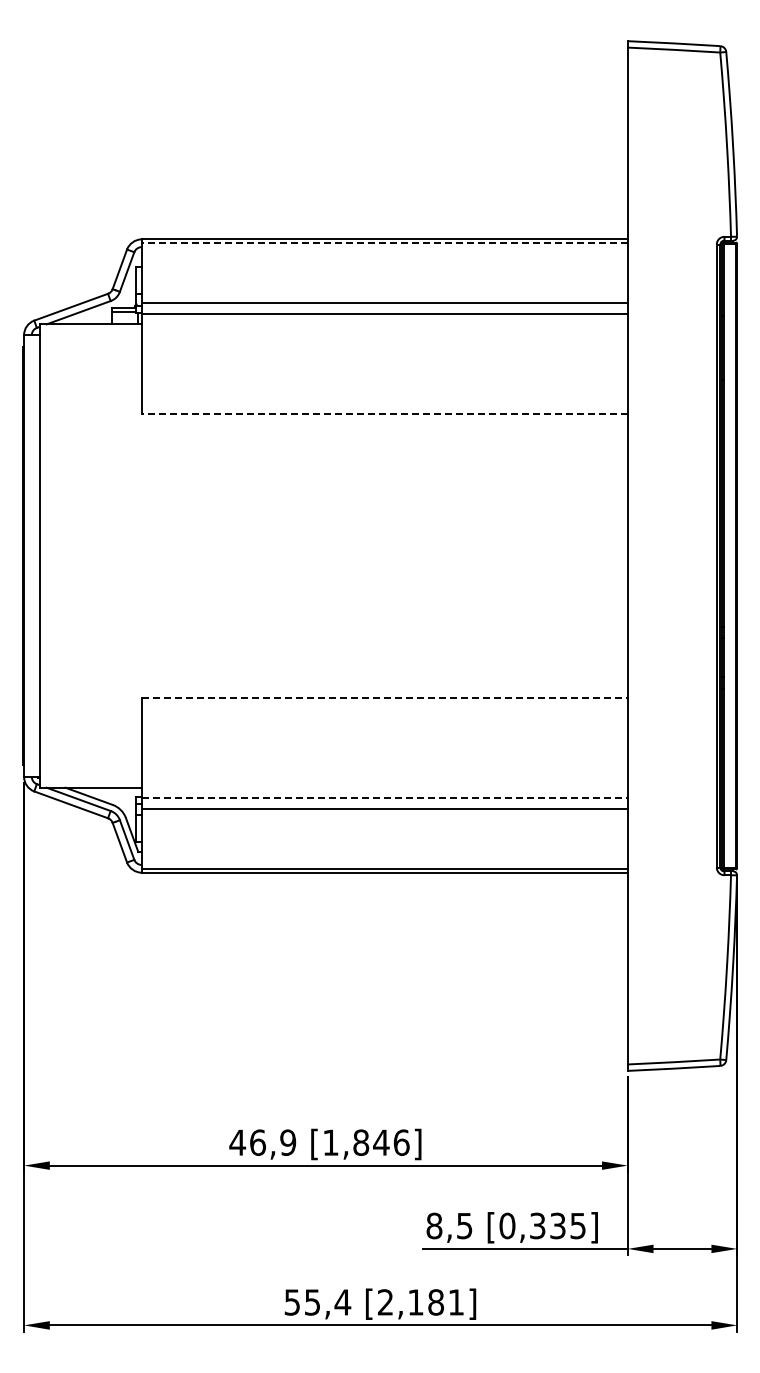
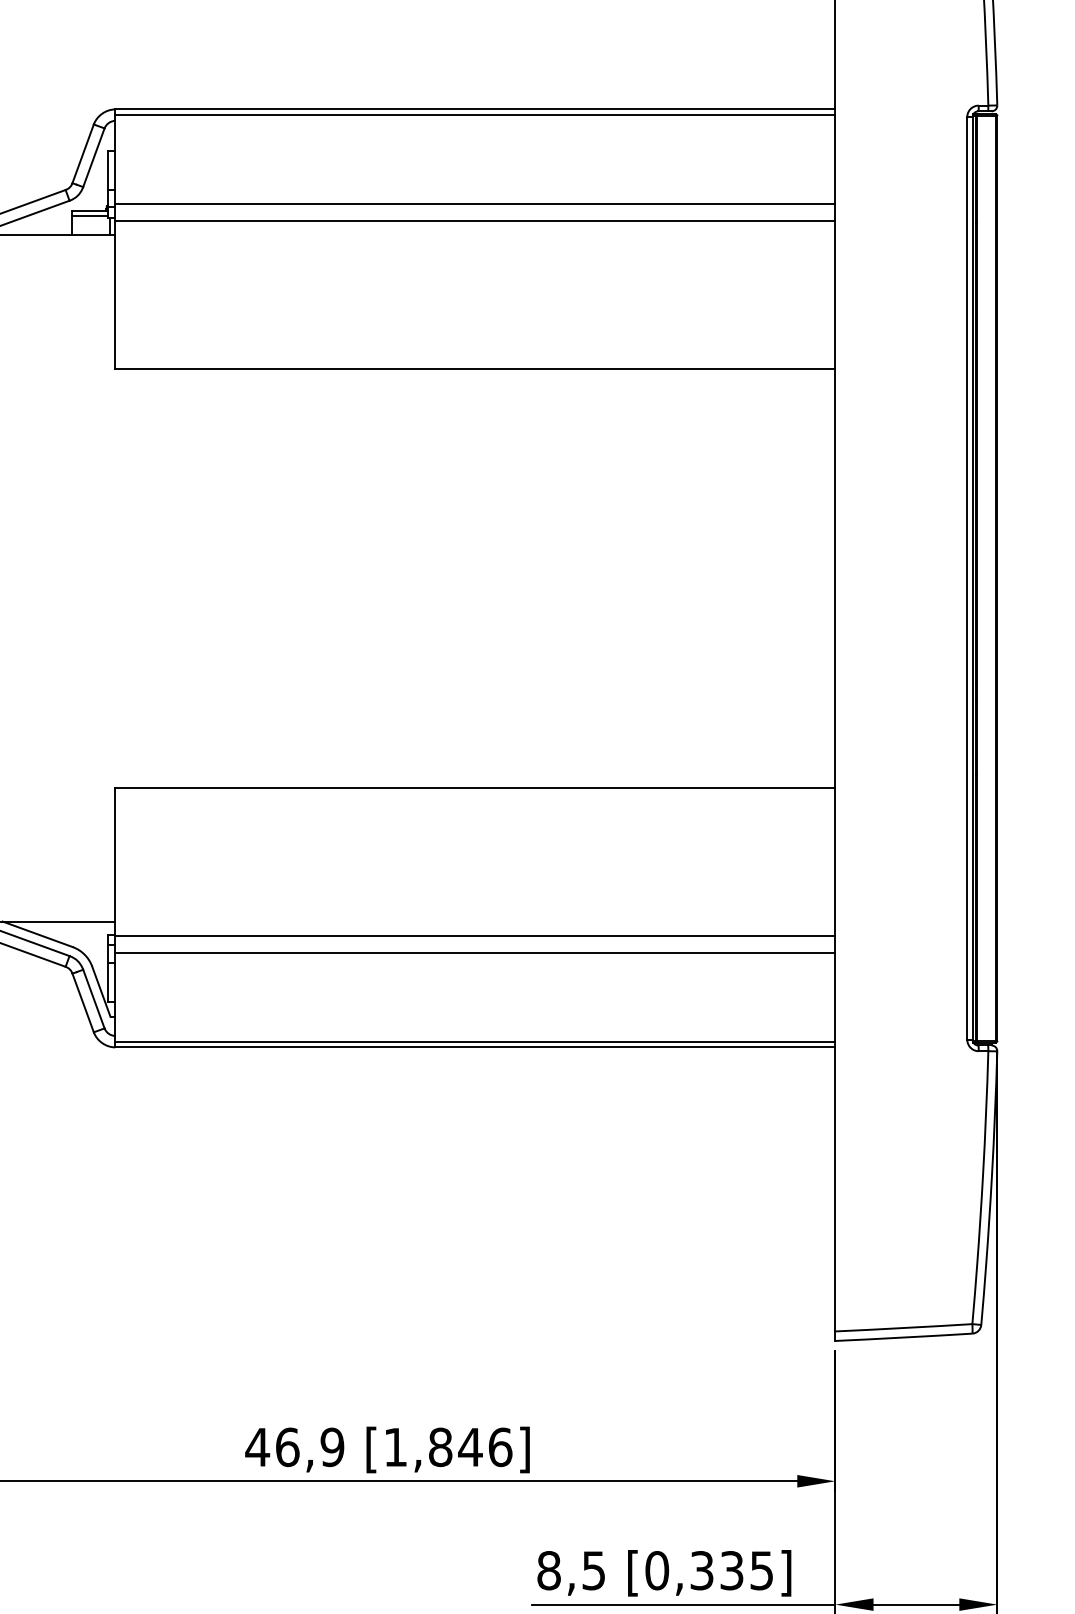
line: (384, 243) -> (475, 115), dashed -> solid
line: (384, 414) -> (475, 368), dashed -> solid
line: (385, 697) -> (476, 787), dashed -> solid
line: (385, 797) -> (476, 936), dashed -> solid

